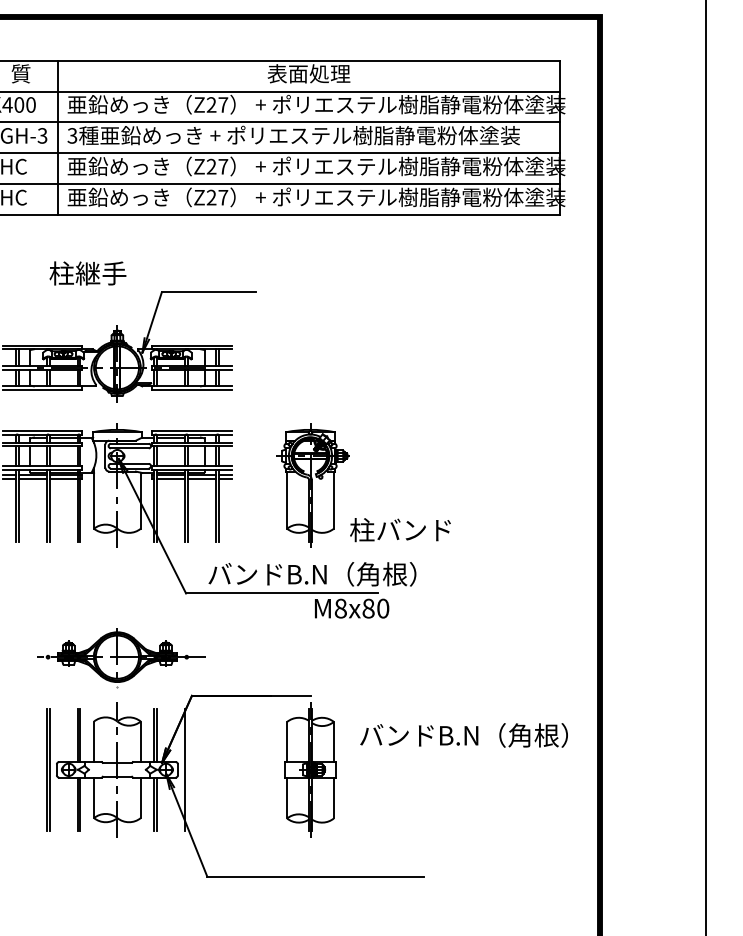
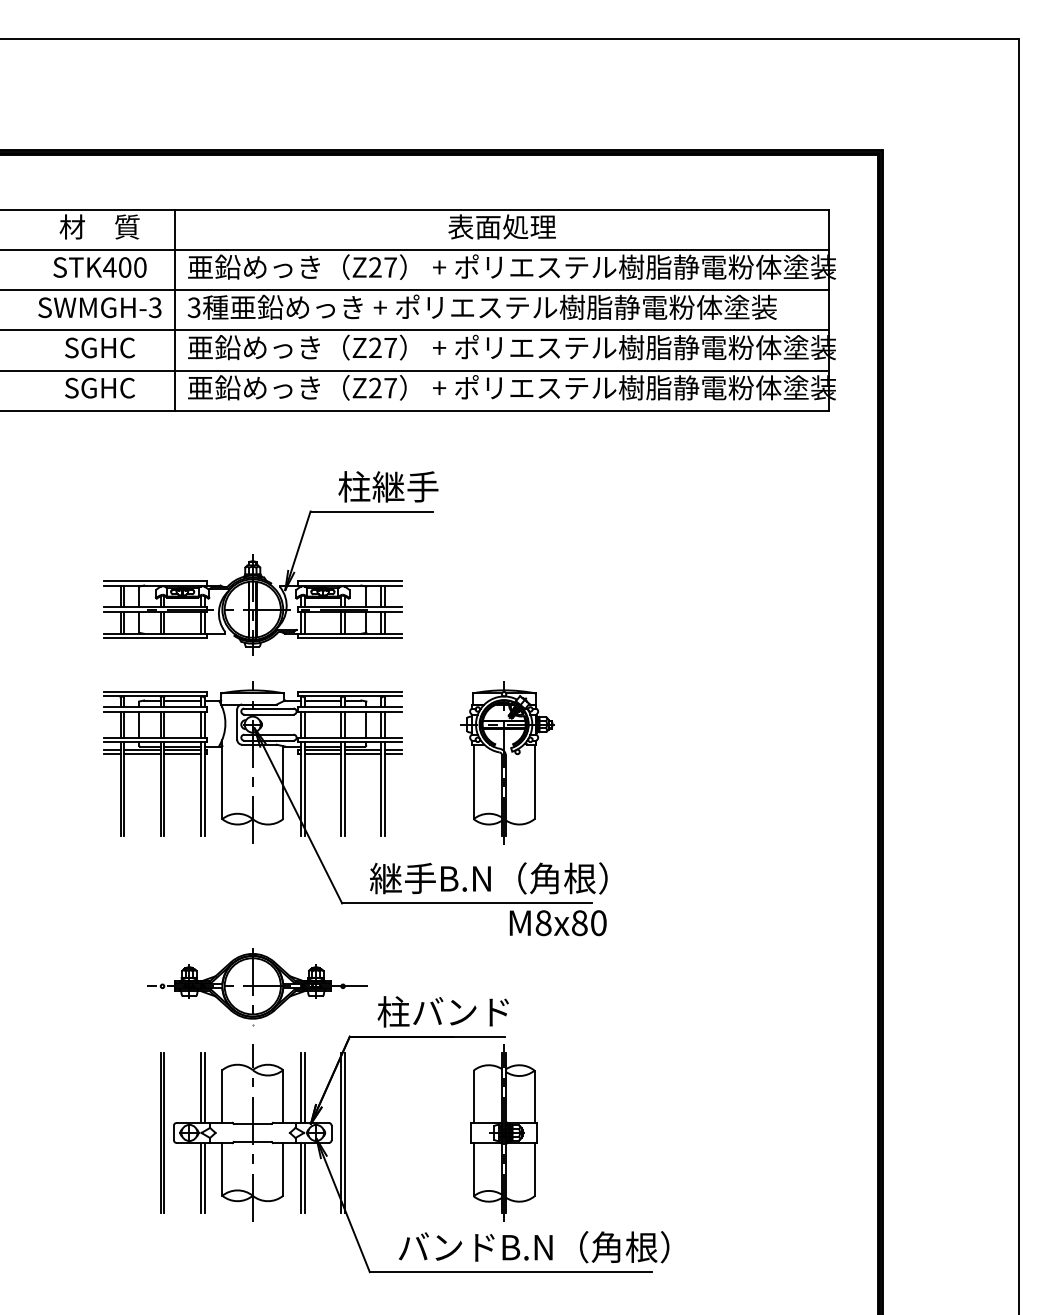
text: (88, 273) -> (388, 486), moved
text: (399, 529) -> (442, 1011), moved
text: (311, 574) -> (505, 878), バンドB.N（角根） -> 継手B.N（角根）
text: (463, 735) -> (533, 1247), moved
line: (187, 769) -> (344, 1132), added

